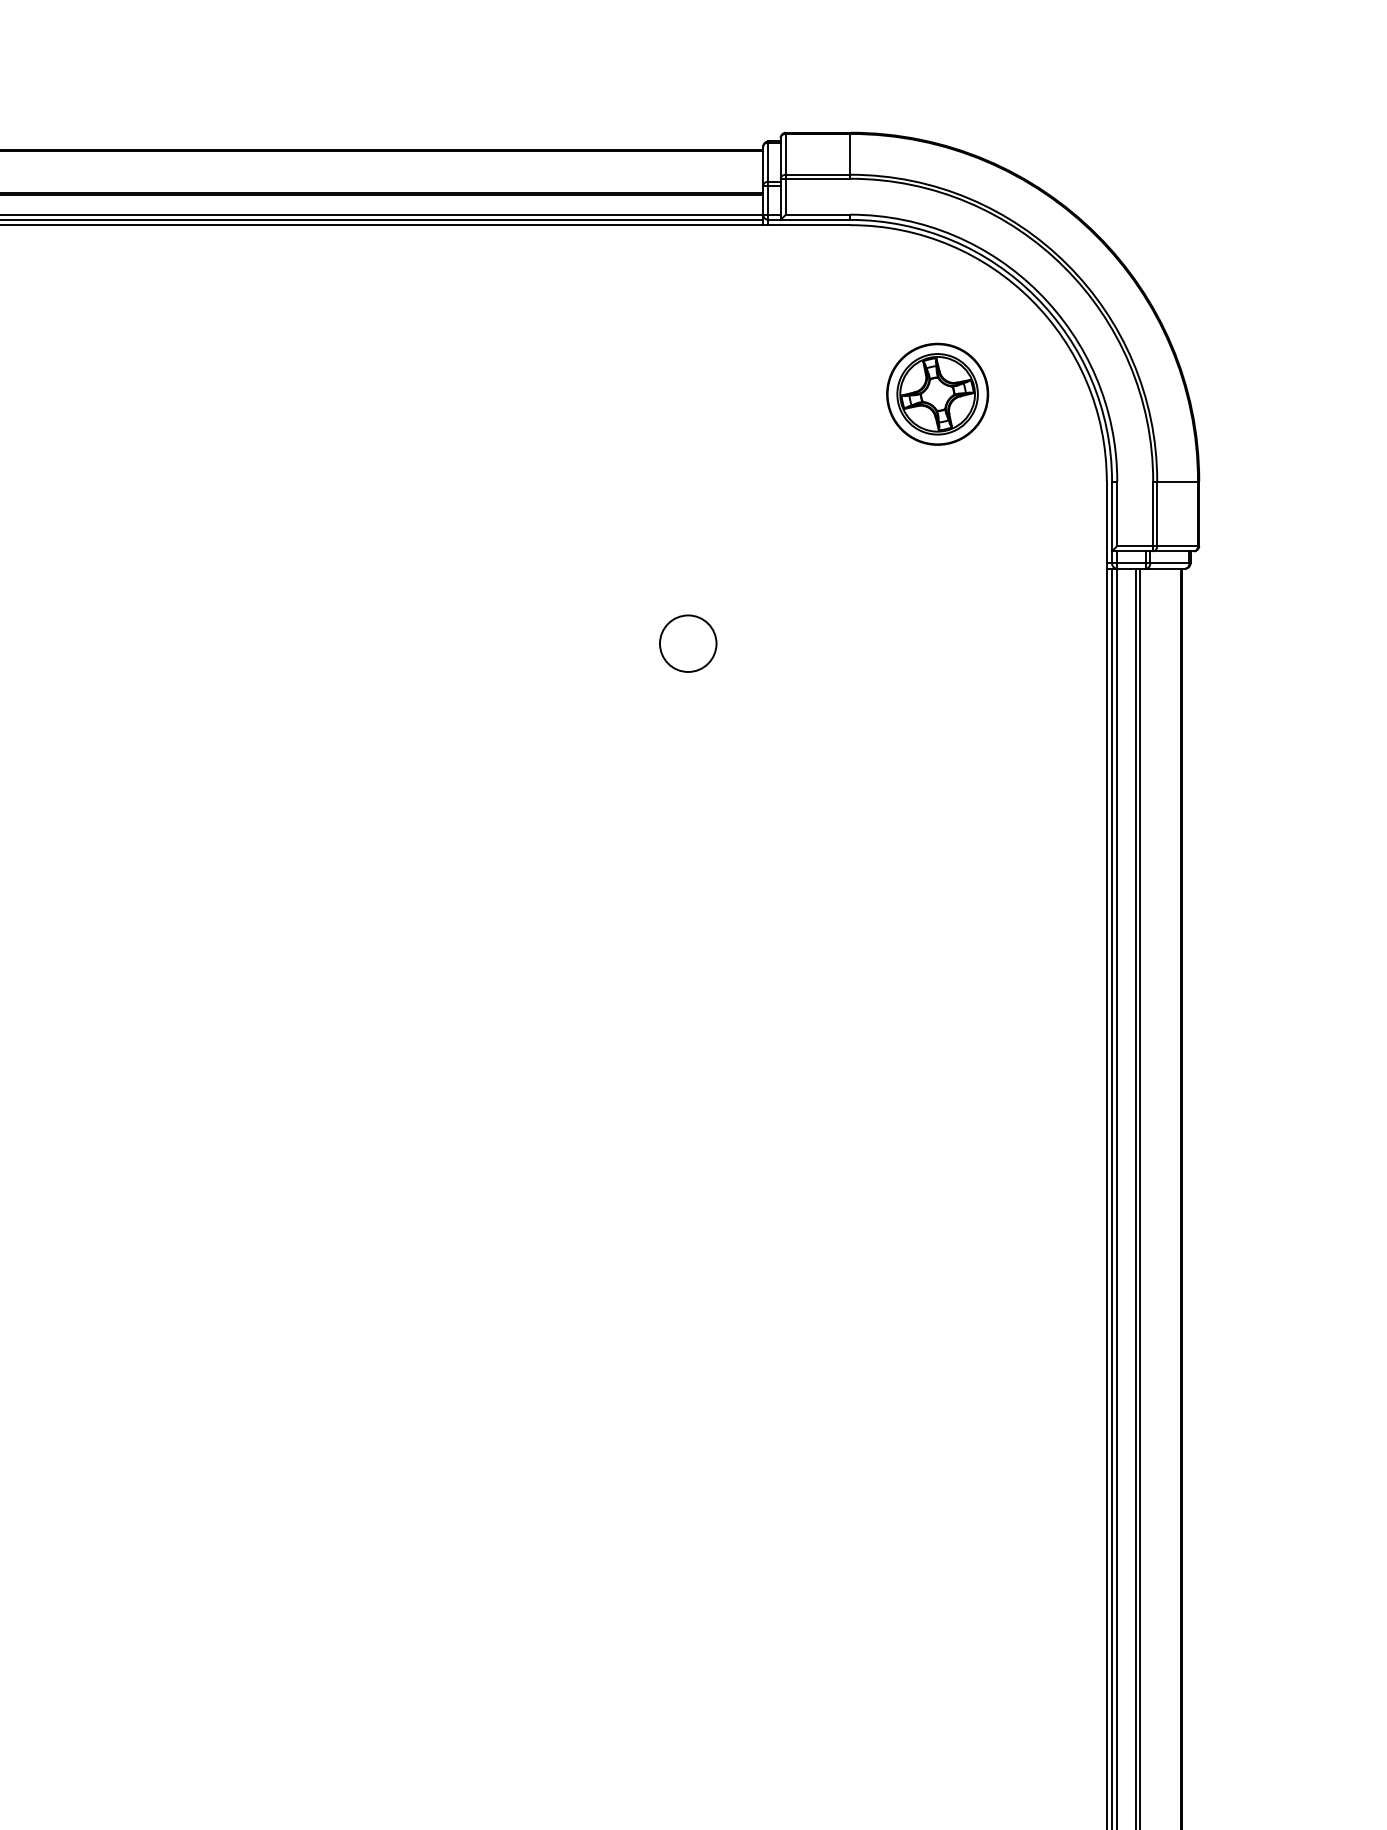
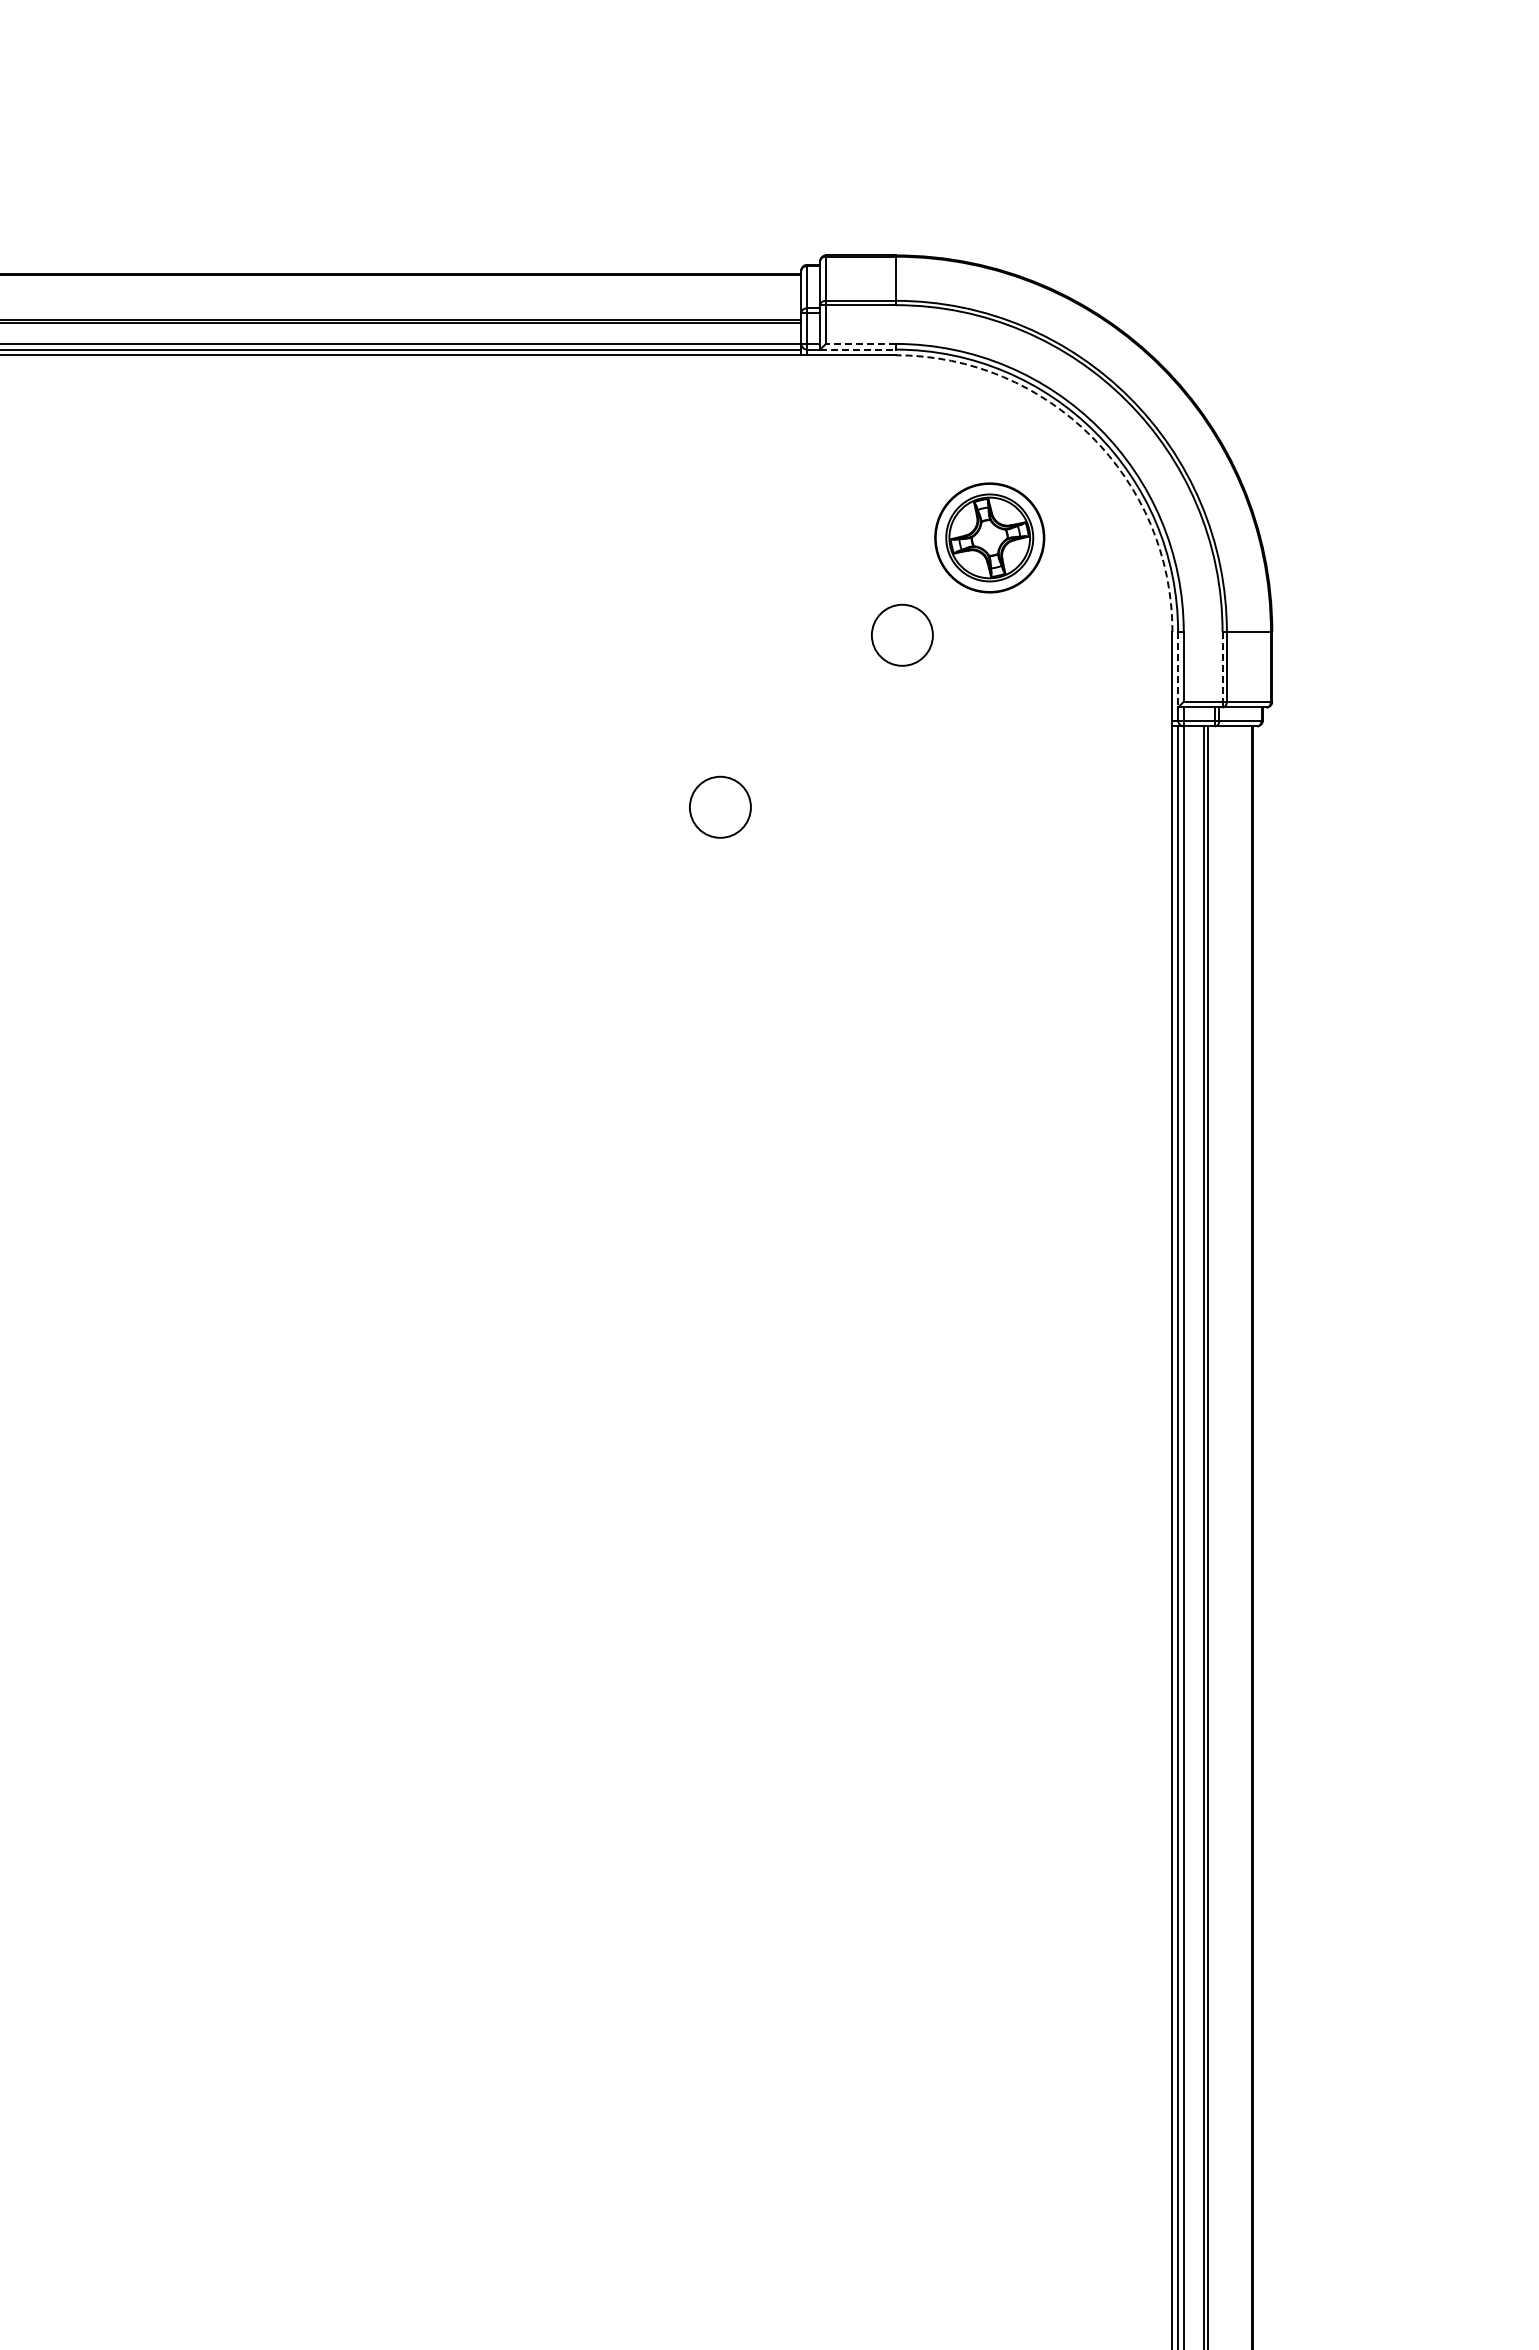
line: (817, 214) -> (860, 343), solid -> dashed
line: (815, 219) -> (857, 349), solid -> dashed
arc: (1031, 300) -> (1091, 436), solid -> dashed
circle: (856, 483) -> (902, 634), added
line: (1153, 513) -> (1222, 666), solid -> dashed
line: (1112, 516) -> (1178, 669), solid -> dashed

